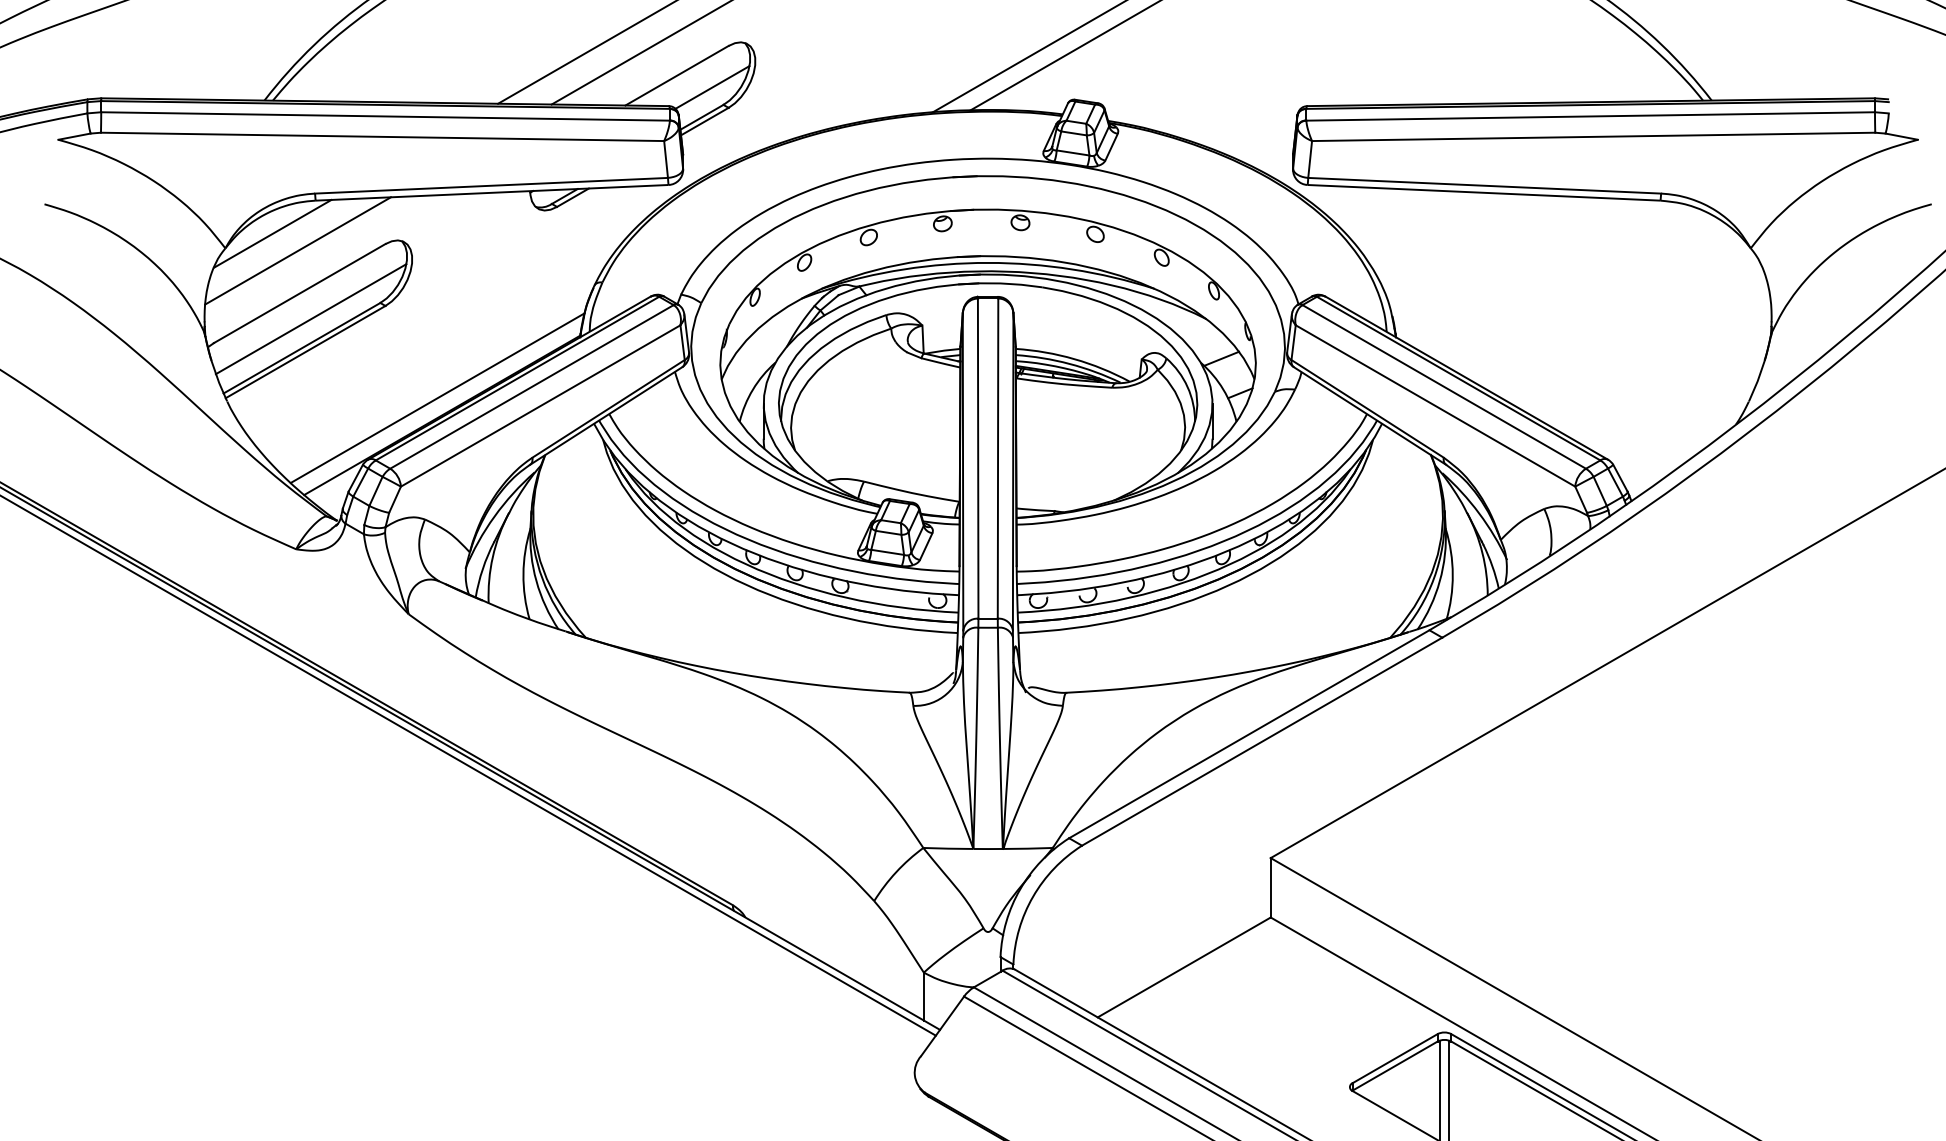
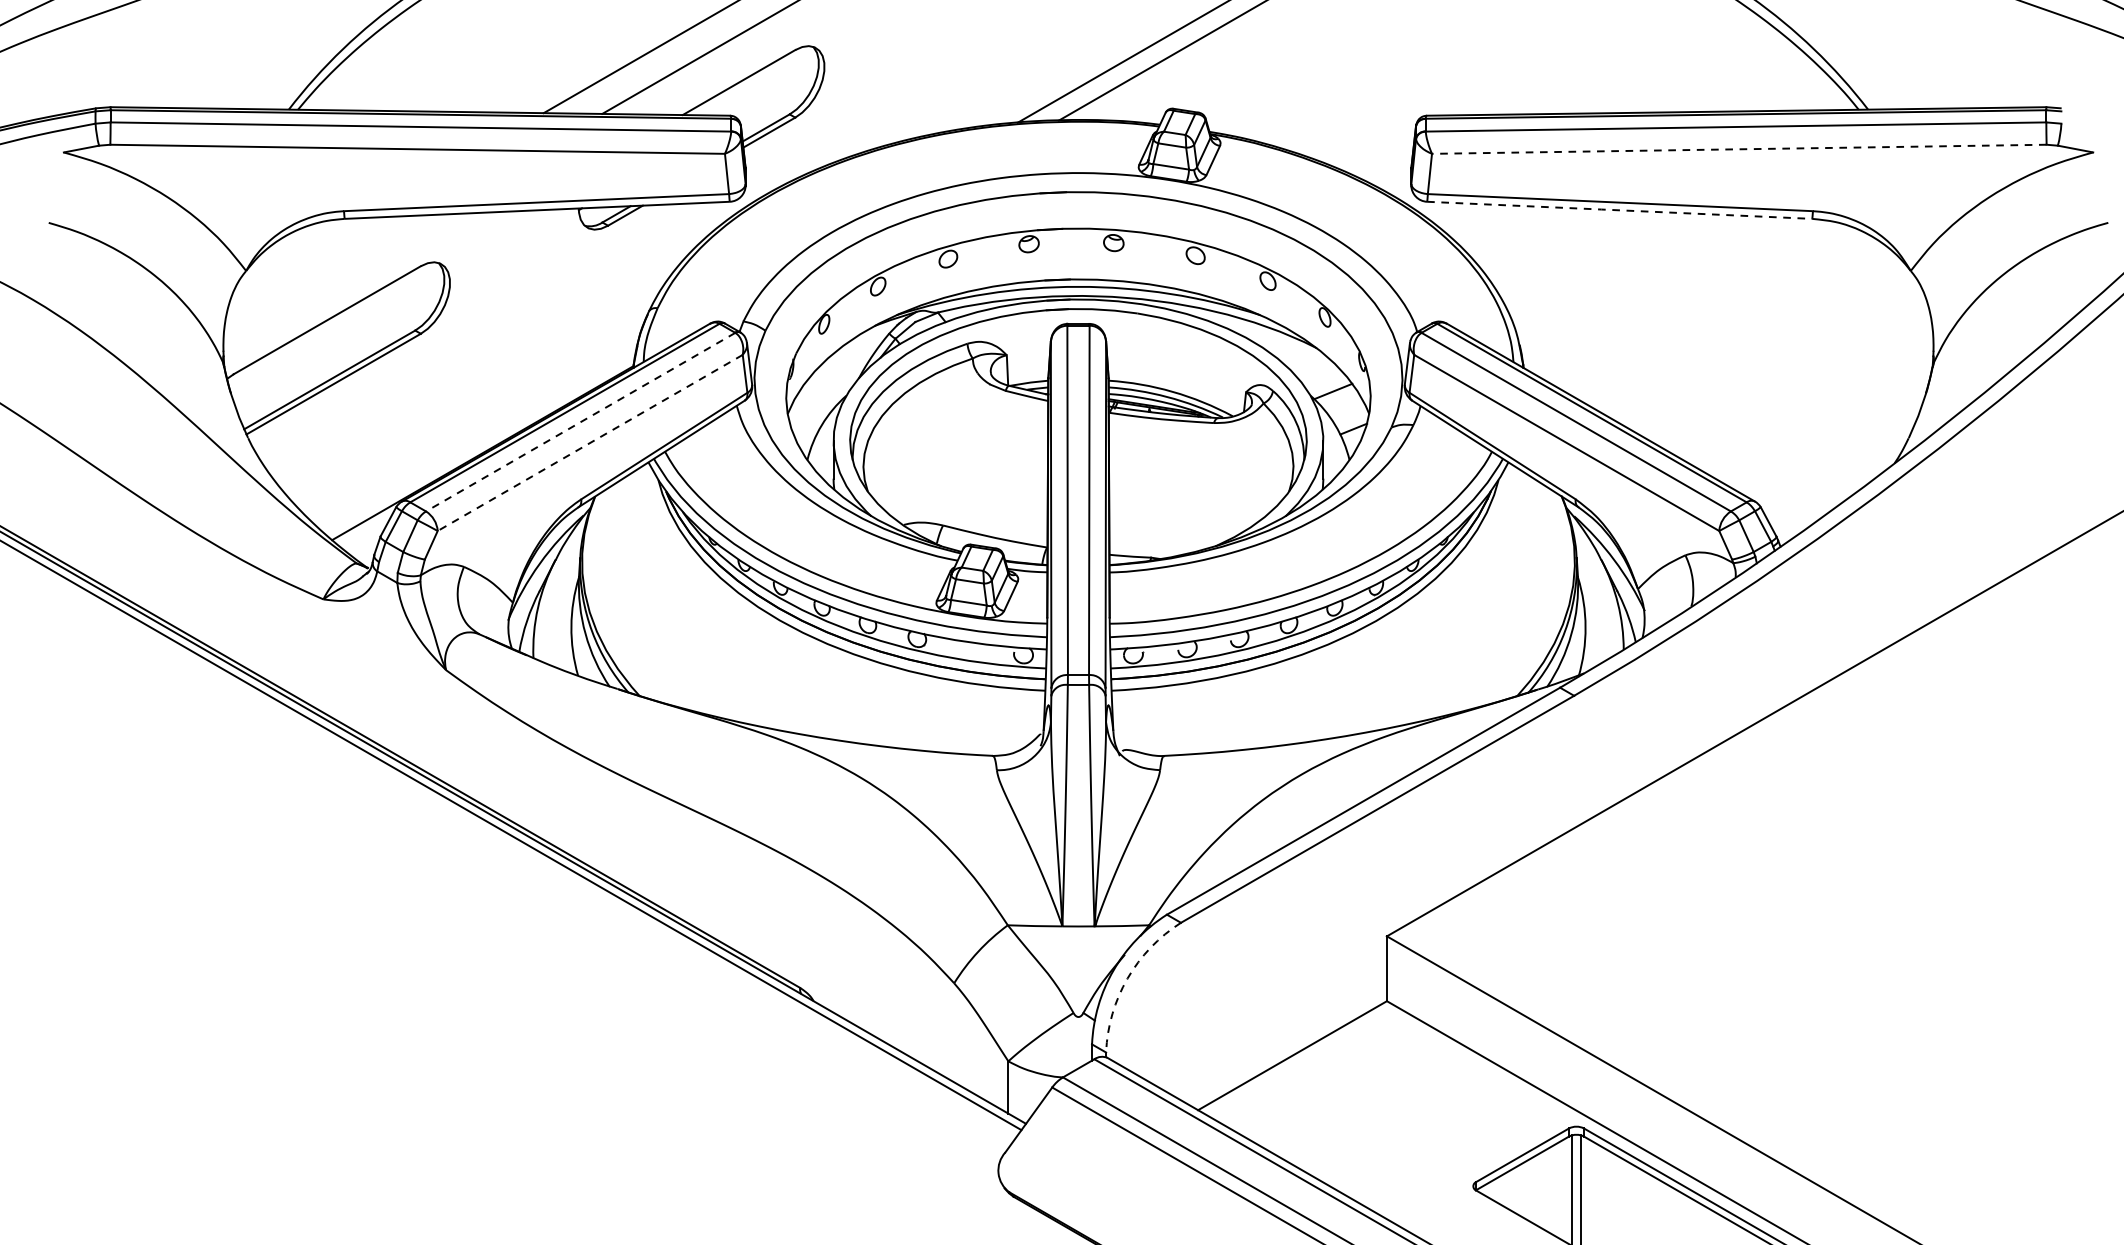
line: (712, 87) -> (777, 95), removed
line: (1593, 136) -> (1739, 148), solid -> dashed
line: (1484, 192) -> (1620, 209), solid -> dashed
line: (272, 233) -> (297, 254), removed
line: (297, 250) -> (324, 273), removed
line: (310, 319) -> (339, 348), removed
line: (531, 386) -> (580, 421), solid -> dashed
line: (437, 398) -> (477, 434), removed
line: (540, 406) -> (590, 443), solid -> dashed
arc: (1033, 896) -> (1128, 978), solid -> dashed

